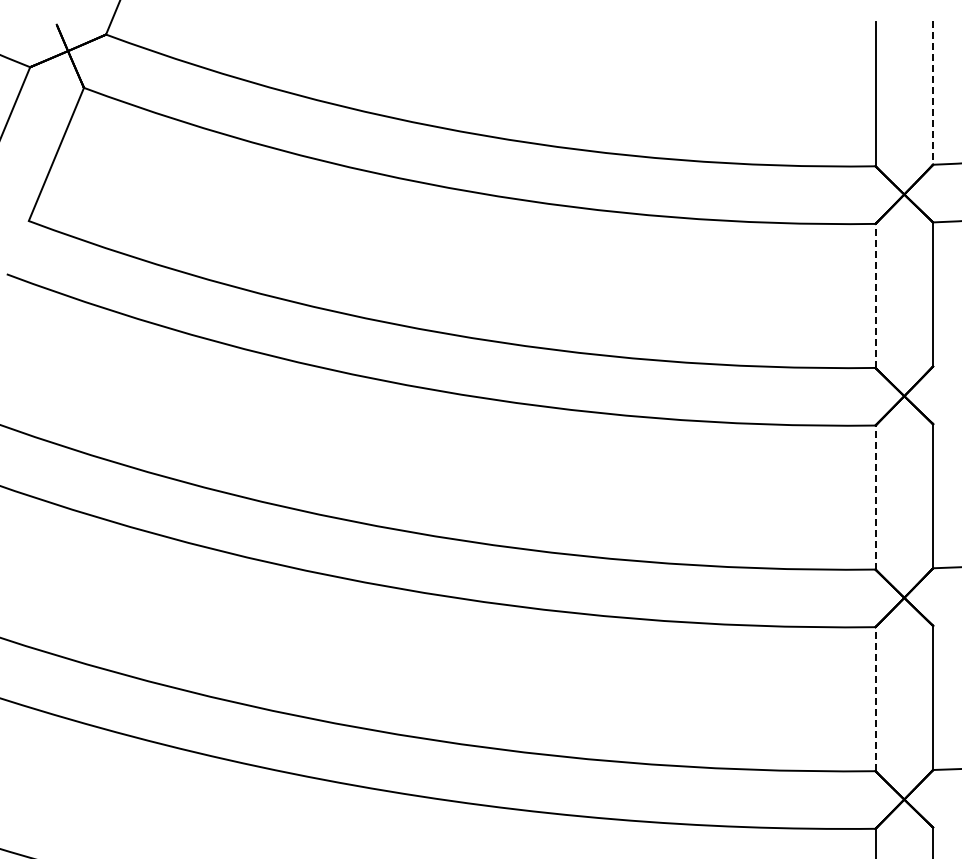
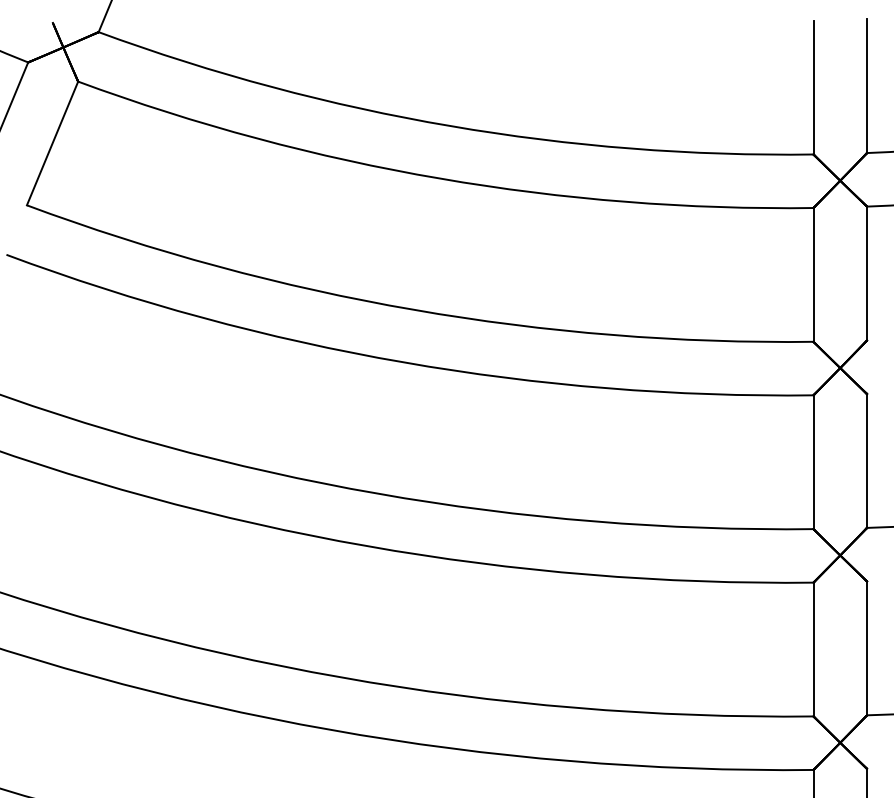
line: (933, 93) -> (867, 86), dashed -> solid
line: (875, 295) -> (813, 274), dashed -> solid
line: (875, 497) -> (813, 462), dashed -> solid
line: (875, 698) -> (813, 648), dashed -> solid

